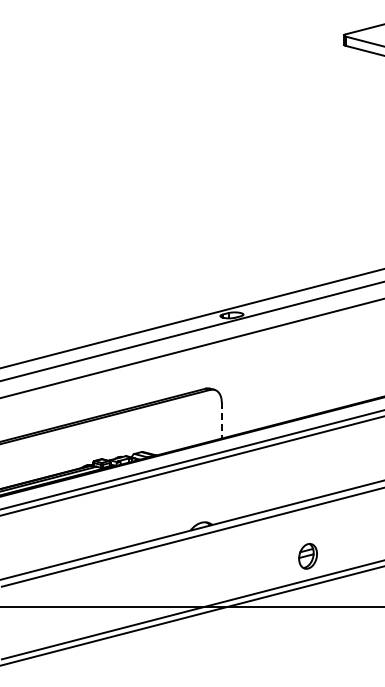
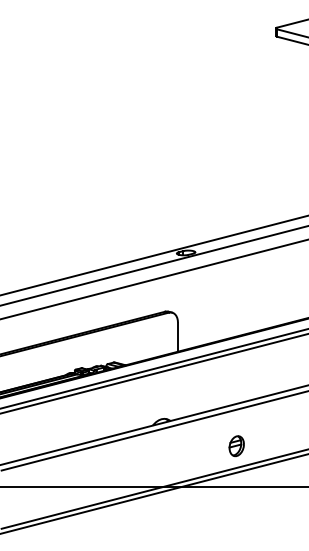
line: (221, 420) -> (177, 337), dashed -> solid
part: (307, 556) -> (236, 446), moved

